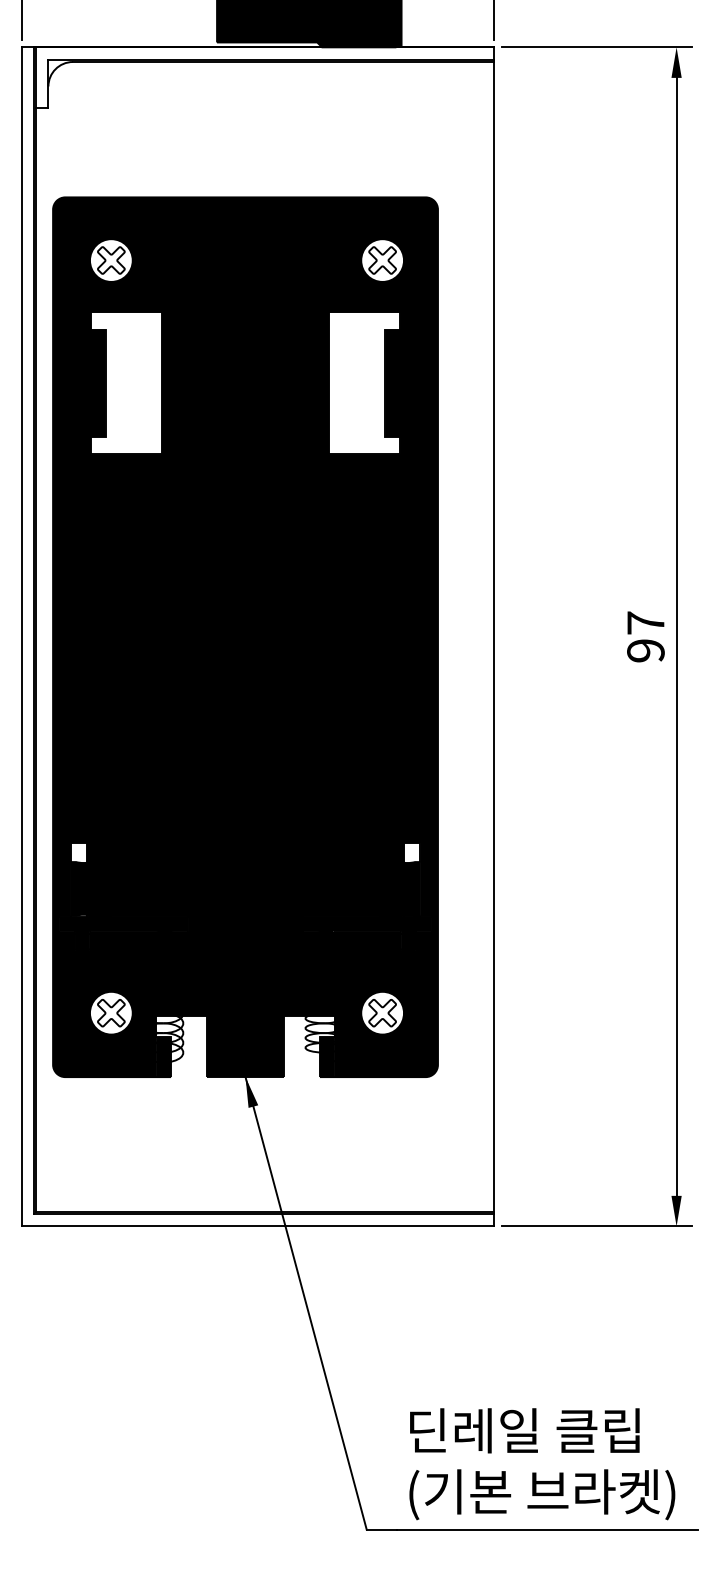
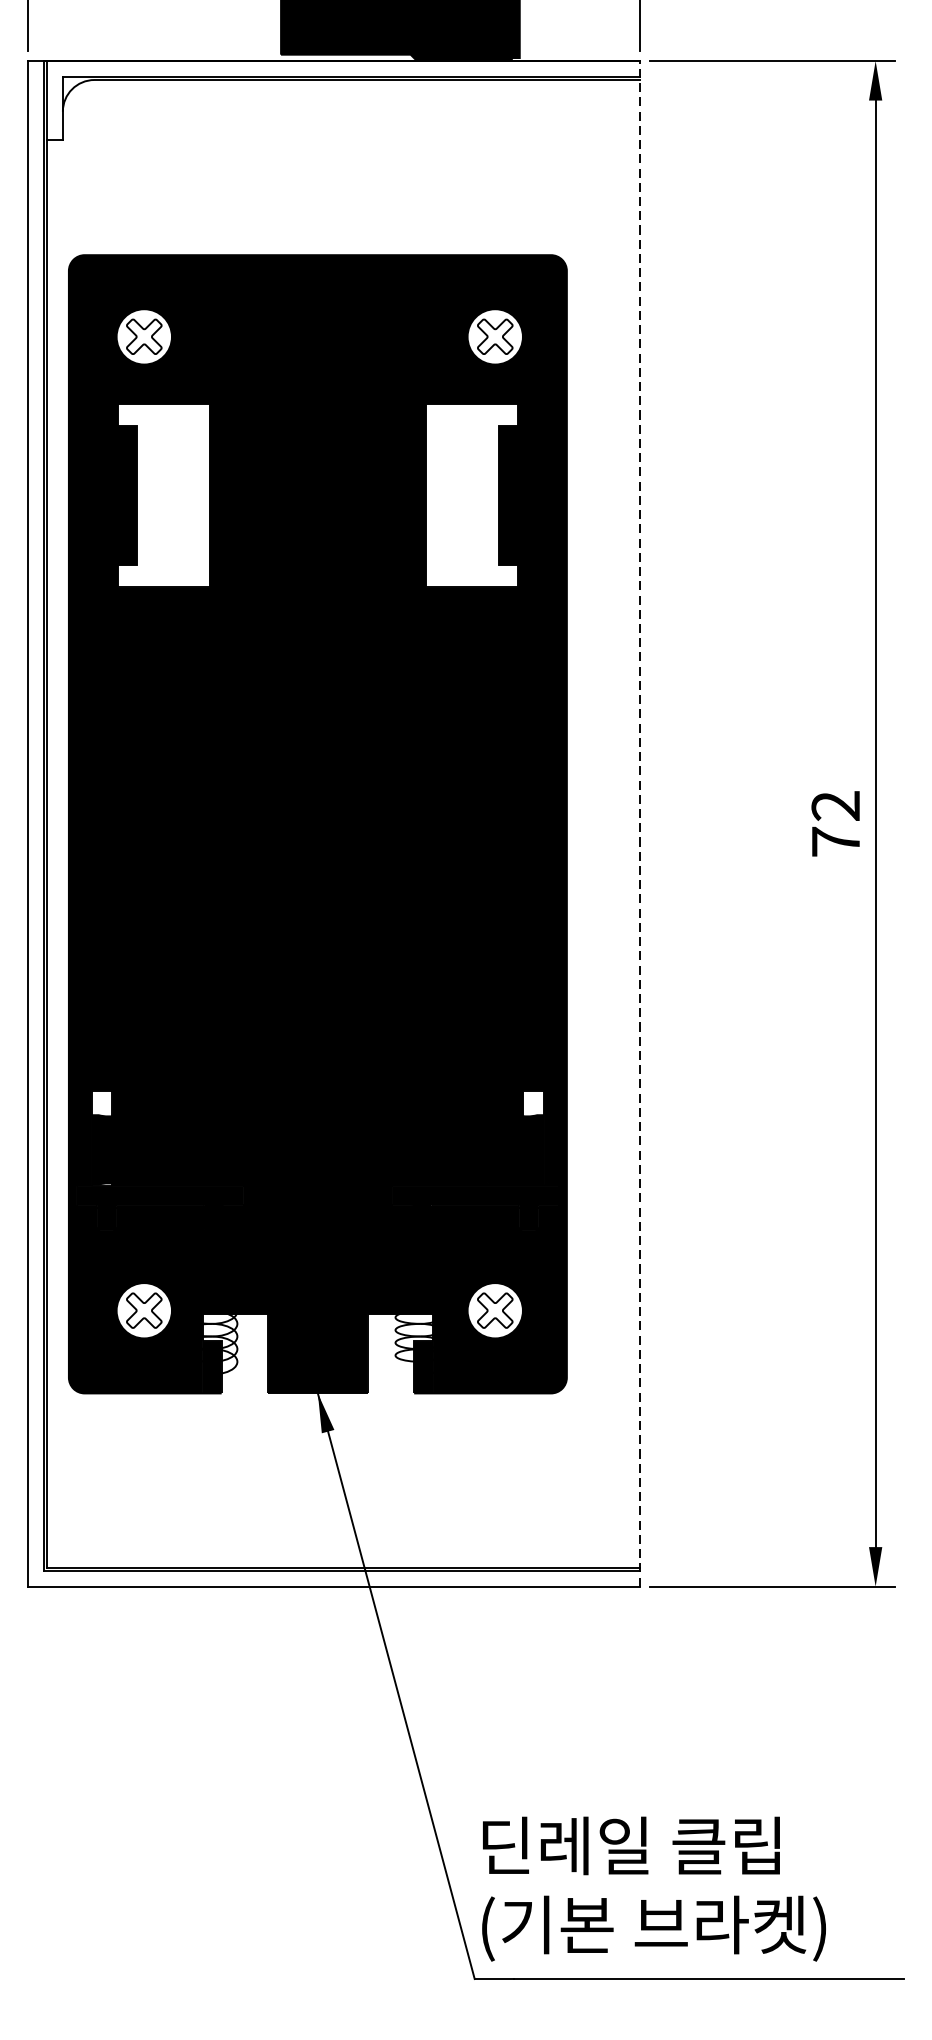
line: (494, 636) -> (640, 823), solid -> dashed
text: (645, 636) -> (835, 823), 97 -> 72
text: (542, 1464) -> (654, 1889), moved

